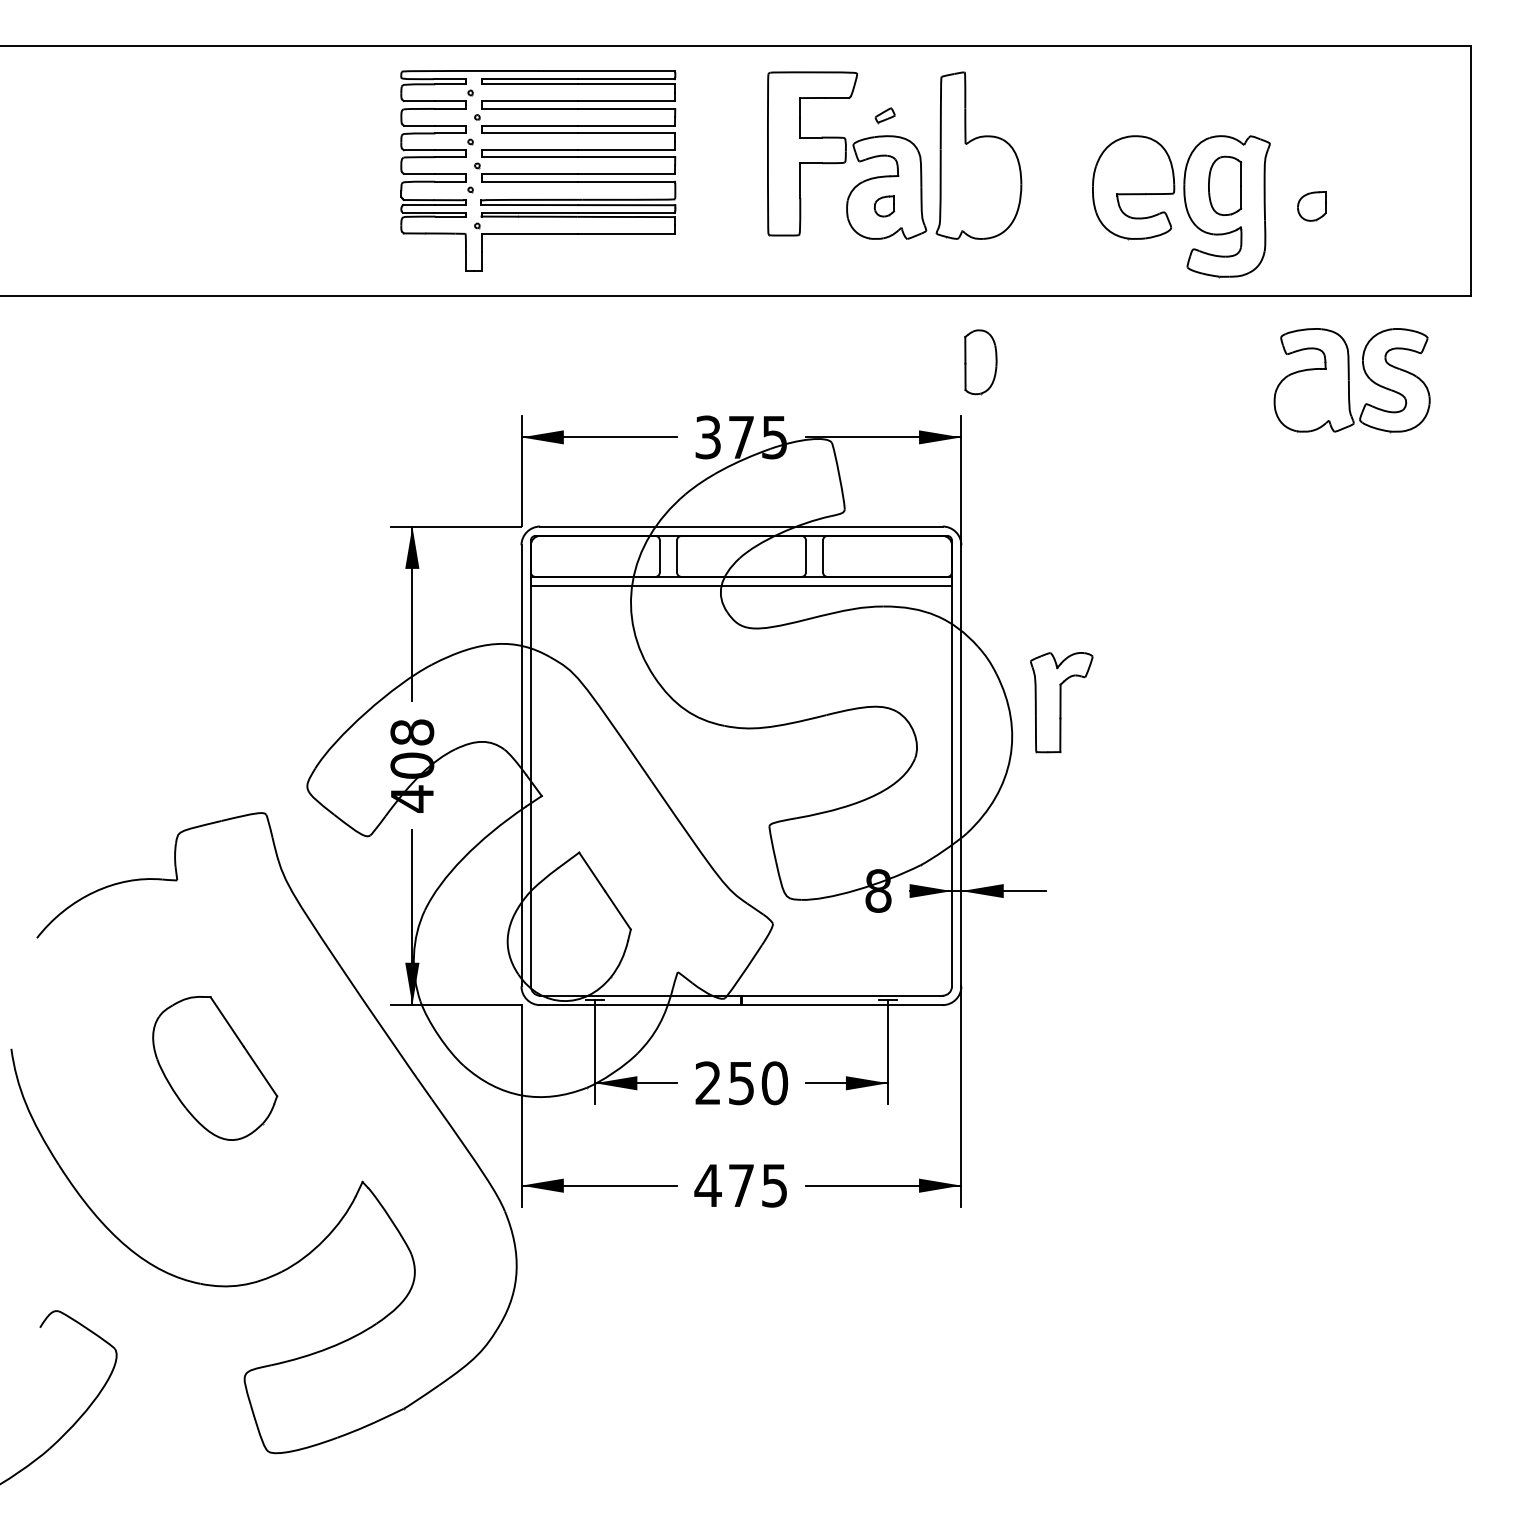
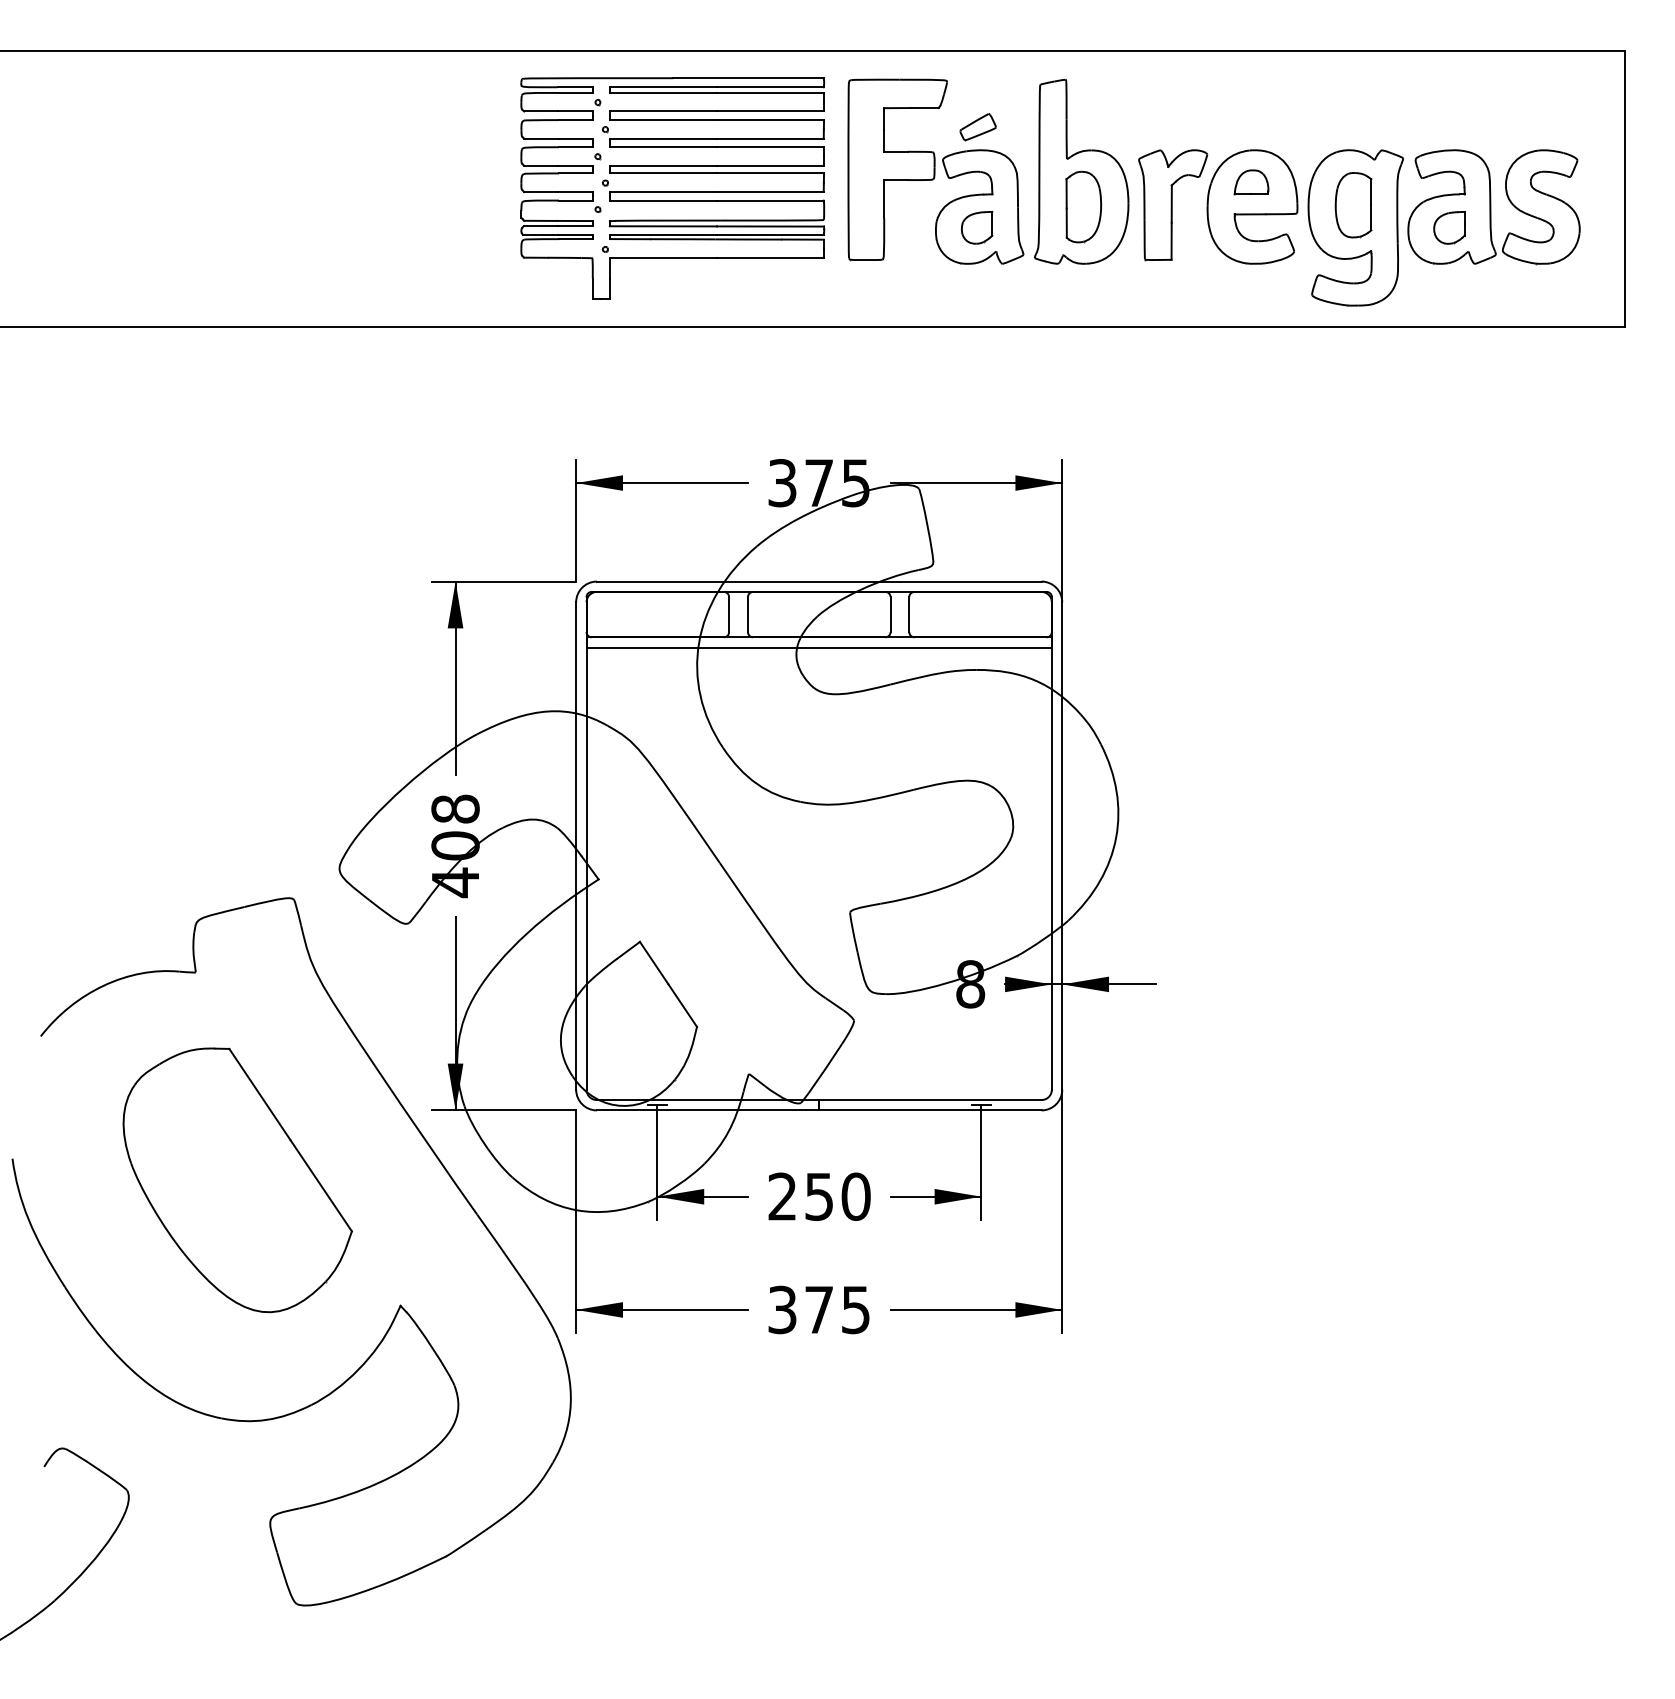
part: (884, 115) -> (977, 127), size x1.67
part: (1132, 165) -> (1251, 182), added
part: (538, 170) -> (672, 188), moved
part: (884, 206) -> (977, 227), size x1.43
part: (980, 362) -> (1083, 207), moved
part: (1351, 380) -> (1493, 207), moved
part: (1062, 702) -> (1173, 205), moved
part: (215, 1068) -> (237, 1180), size x1.67
text: (708, 1185) -> (782, 1309), 475 -> 375

